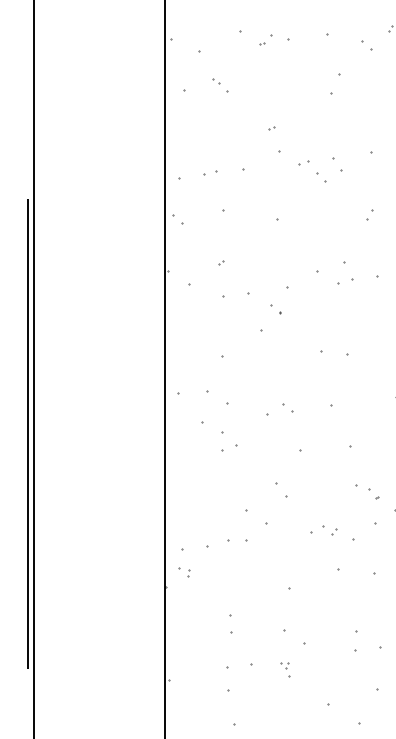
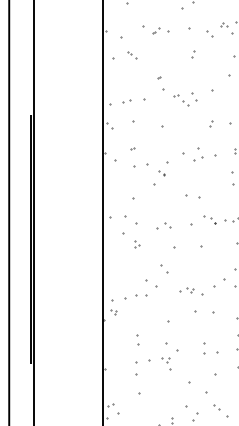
part: (336, 84) -> (193, 54), size x0.62
part: (230, 444) -> (137, 244), size x0.62
part: (366, 491) -> (209, 219), moved
part: (285, 669) -> (166, 363), size x1.67

